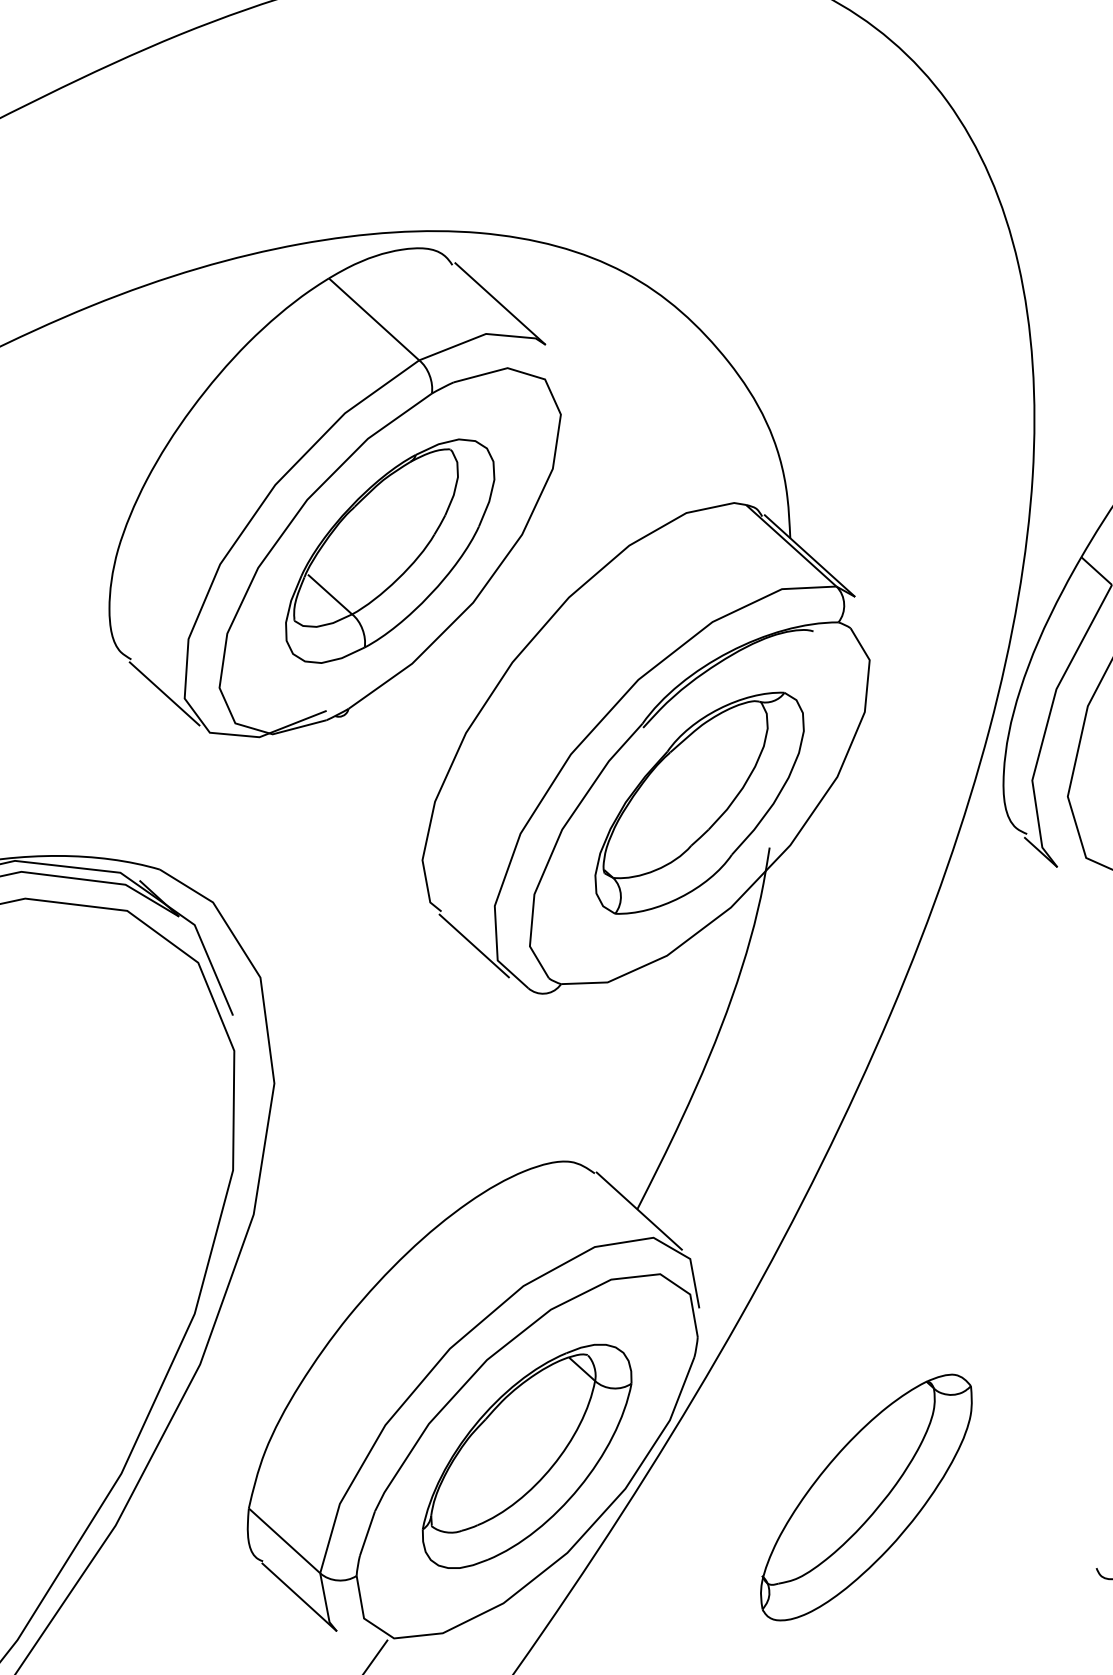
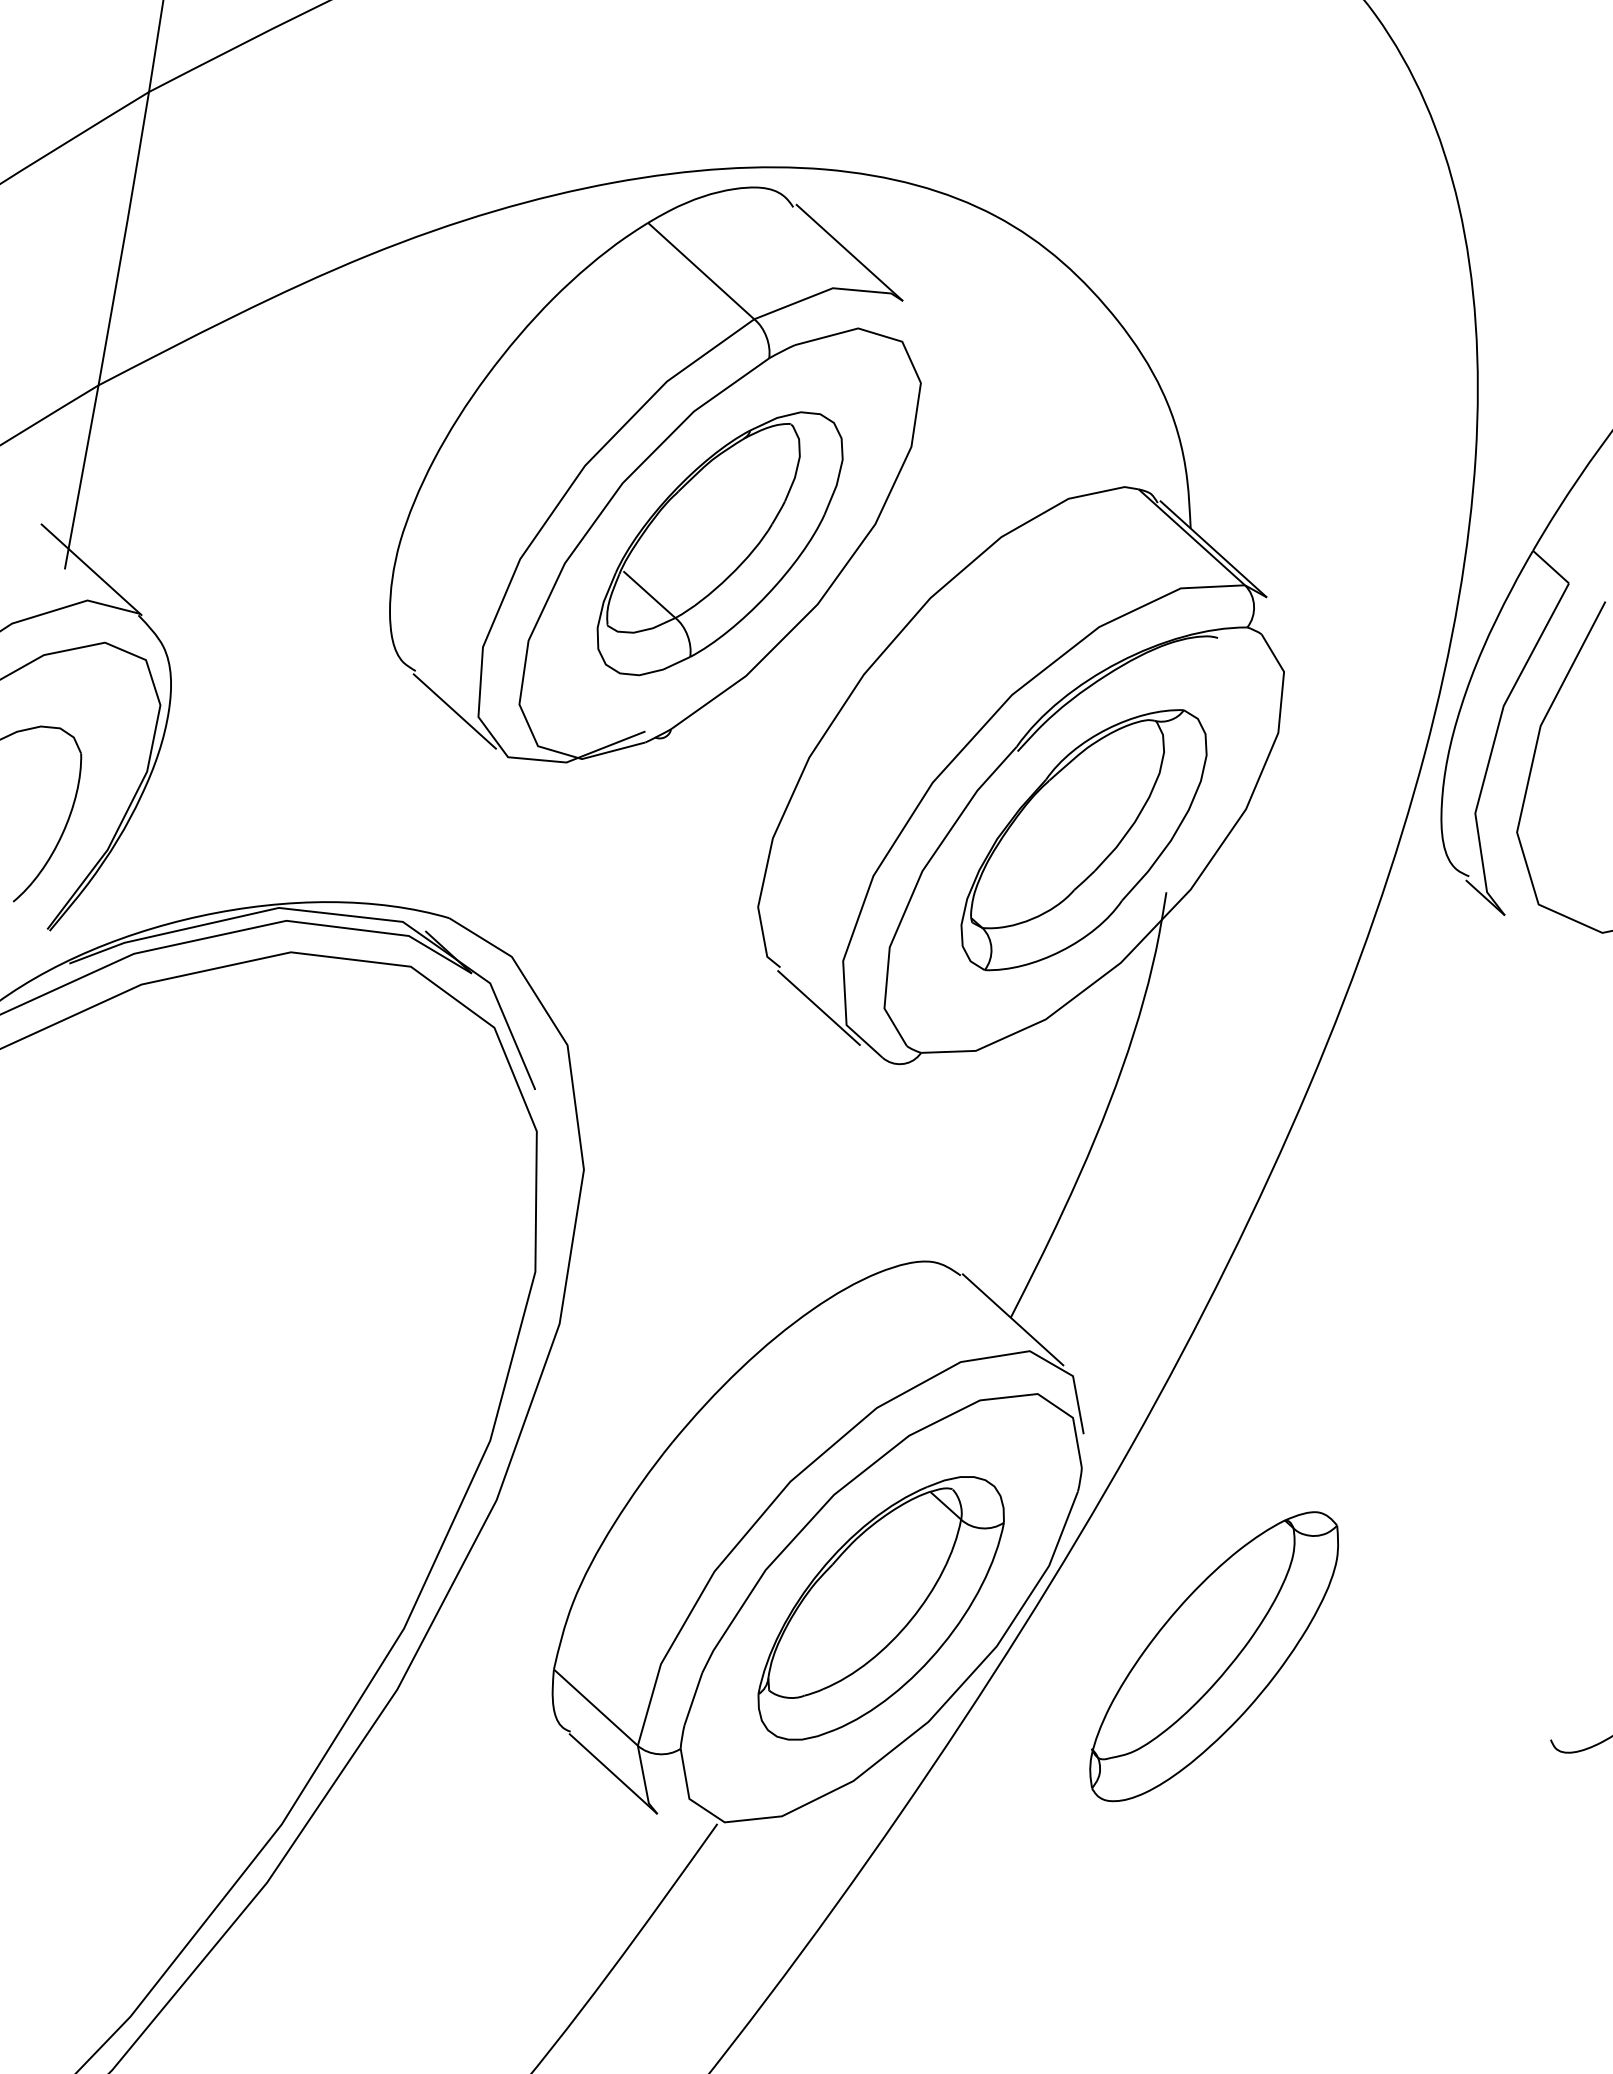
part: (865, 1497) -> (1213, 1656), moved

